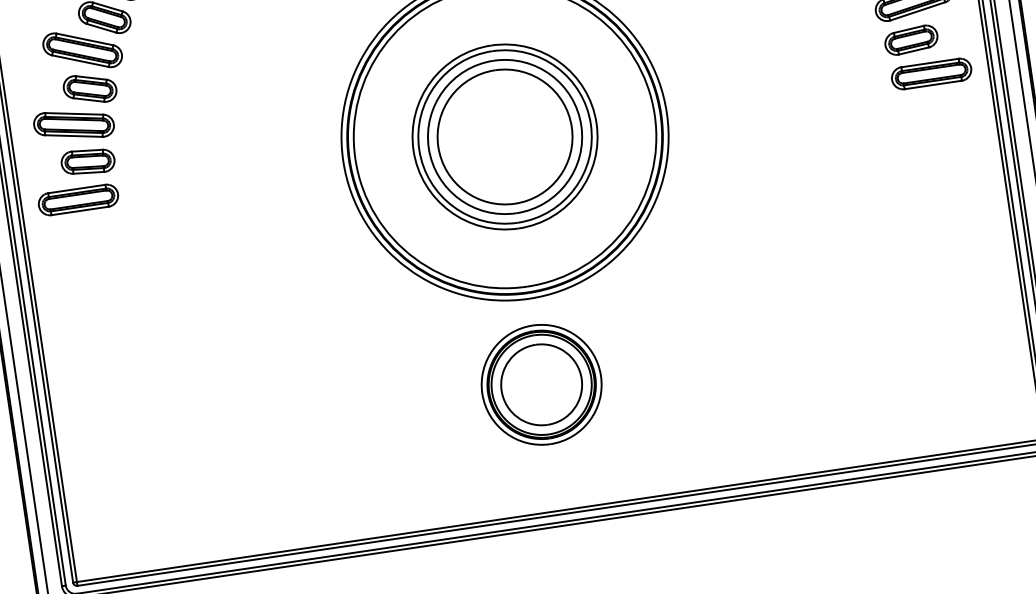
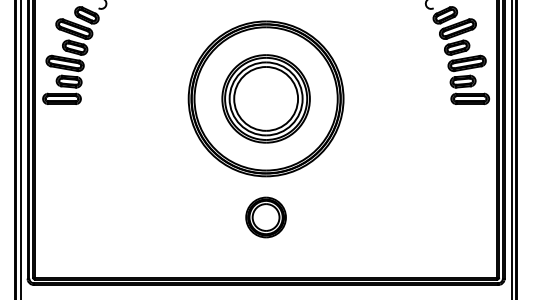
part: (540, 384) -> (265, 217), size x0.7

